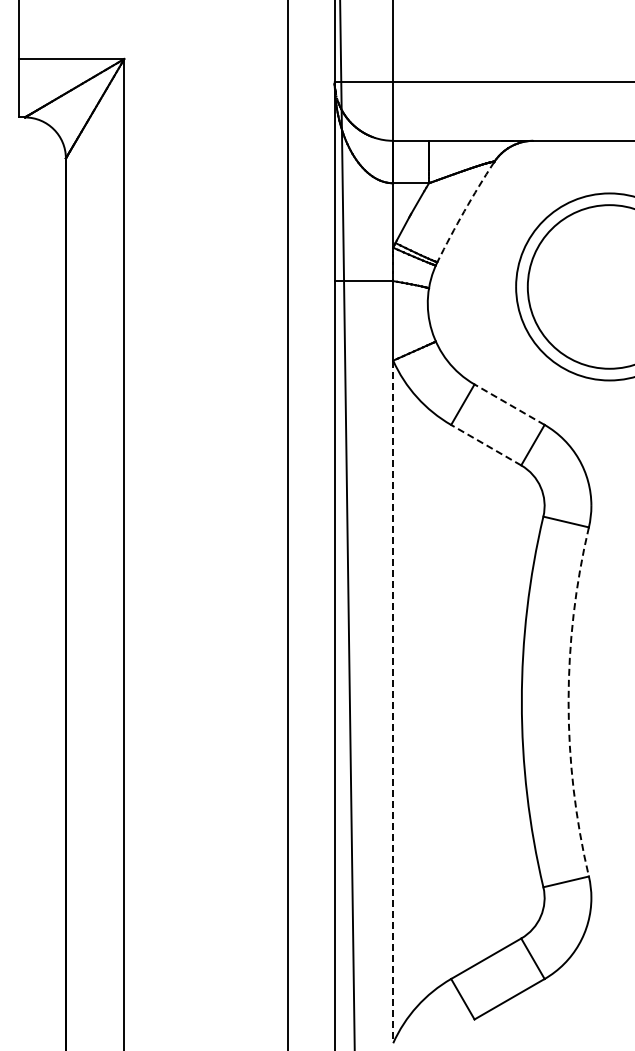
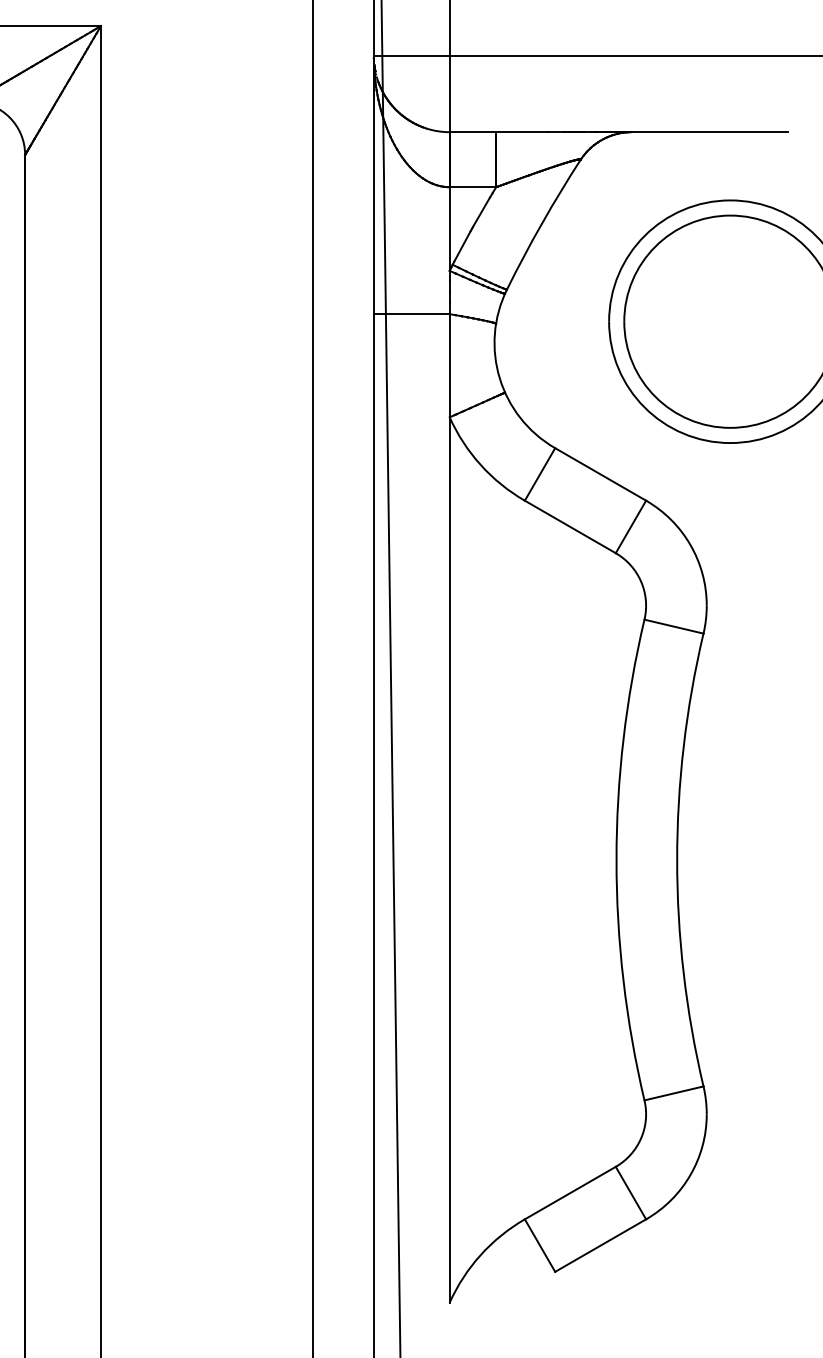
arc: (464, 211) -> (542, 223), dashed -> solid
line: (509, 404) -> (600, 474), dashed -> solid
line: (485, 444) -> (569, 526), dashed -> solid
arc: (568, 701) -> (677, 859), dashed -> solid
line: (393, 702) -> (450, 860), dashed -> solid

